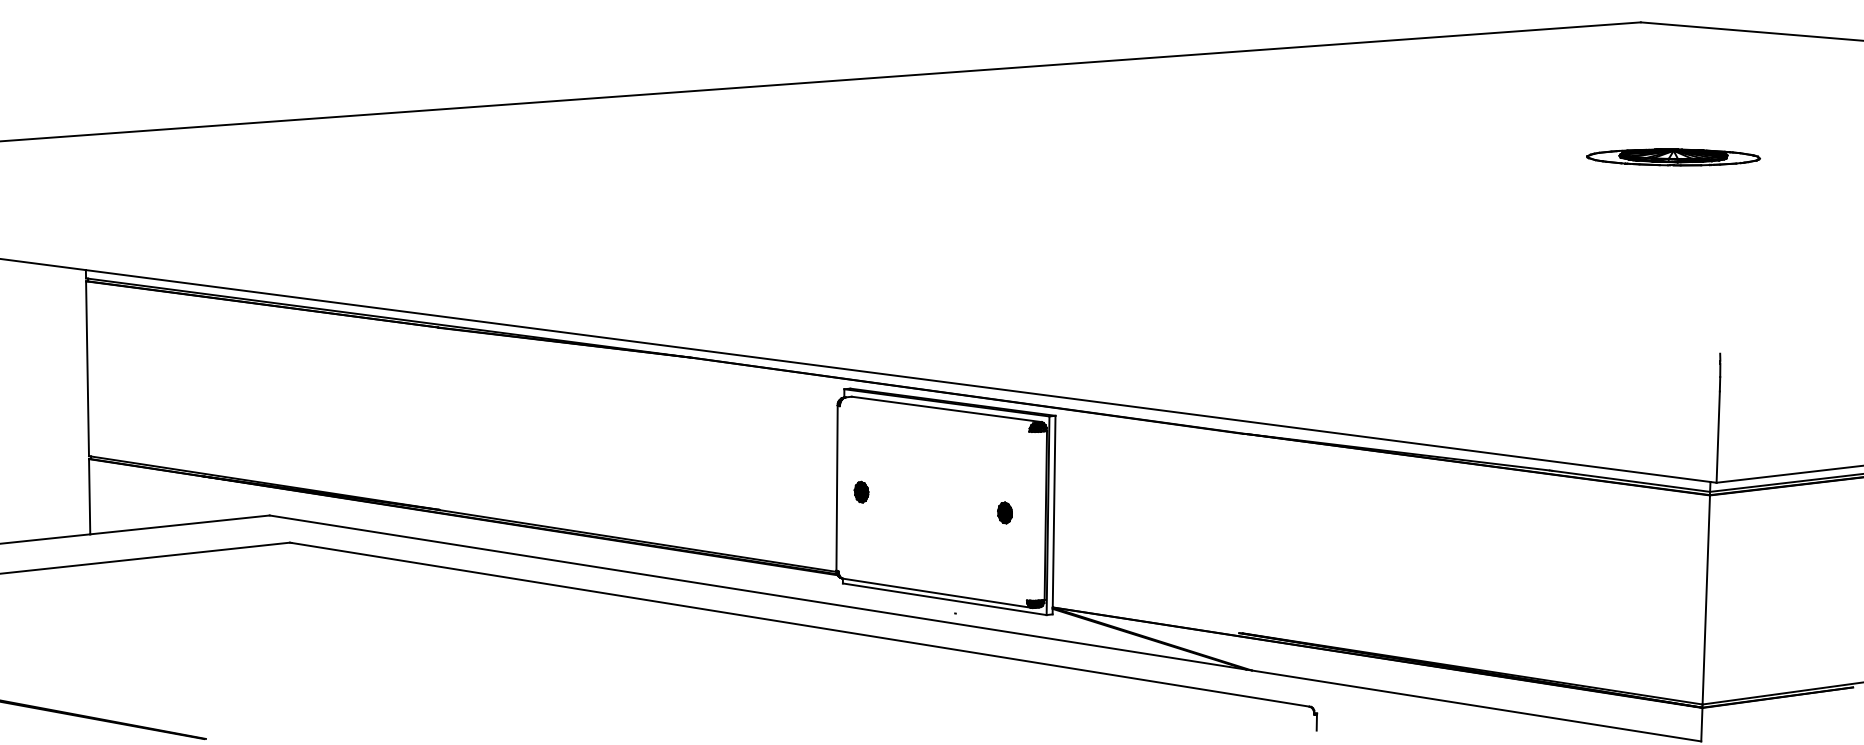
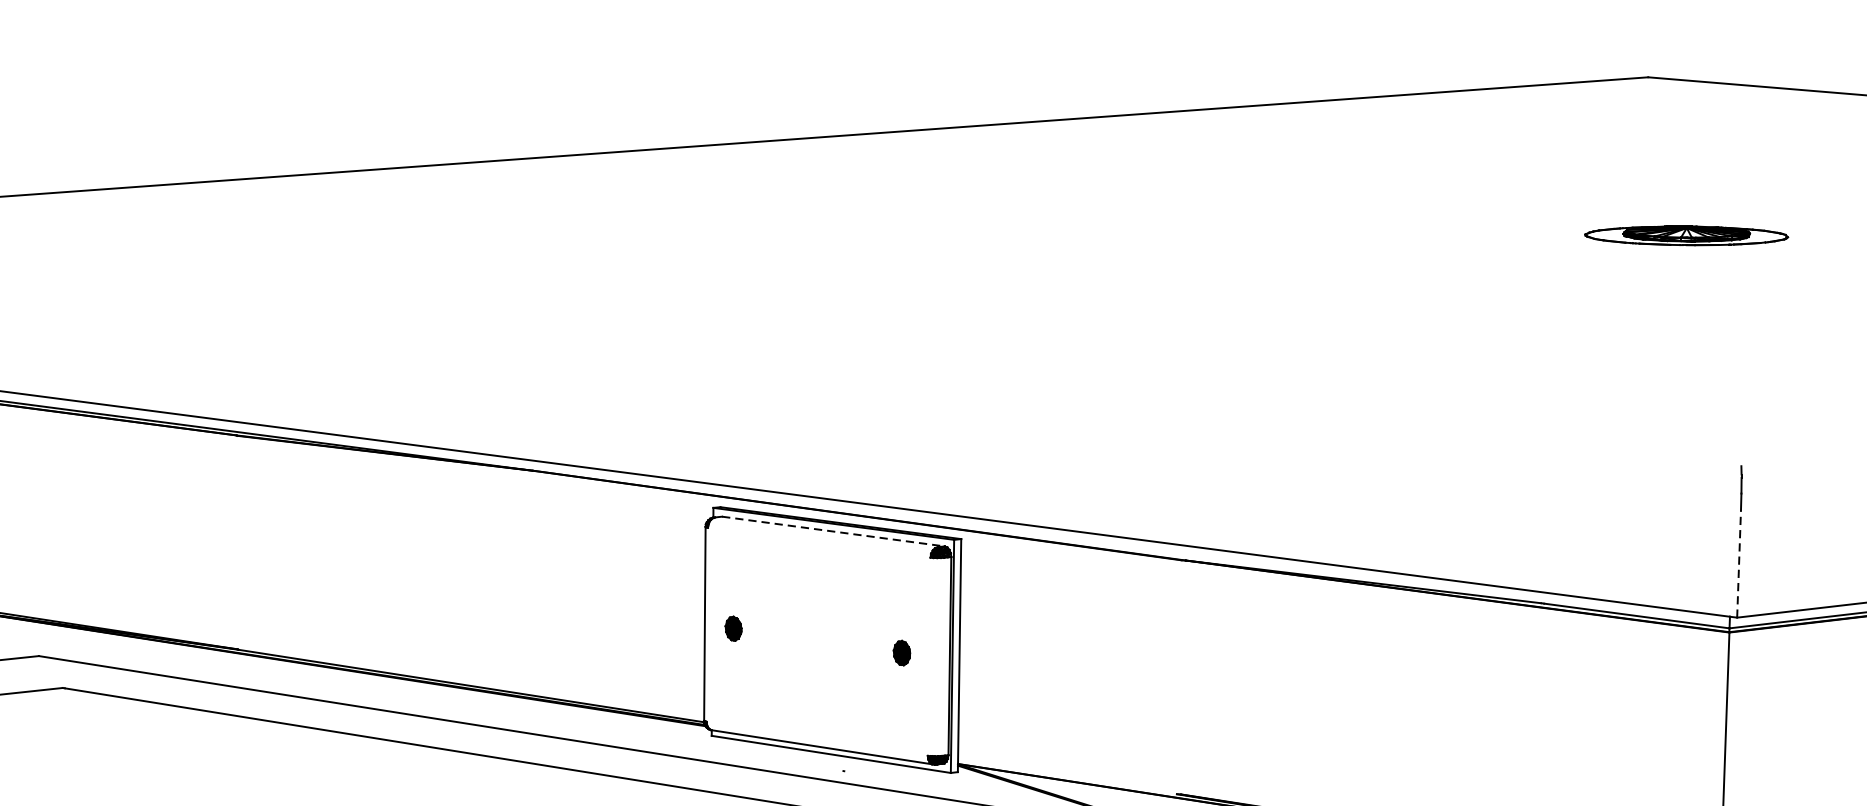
line: (946, 409) -> (833, 531), solid -> dashed
line: (1718, 437) -> (1739, 564), solid -> dashed

